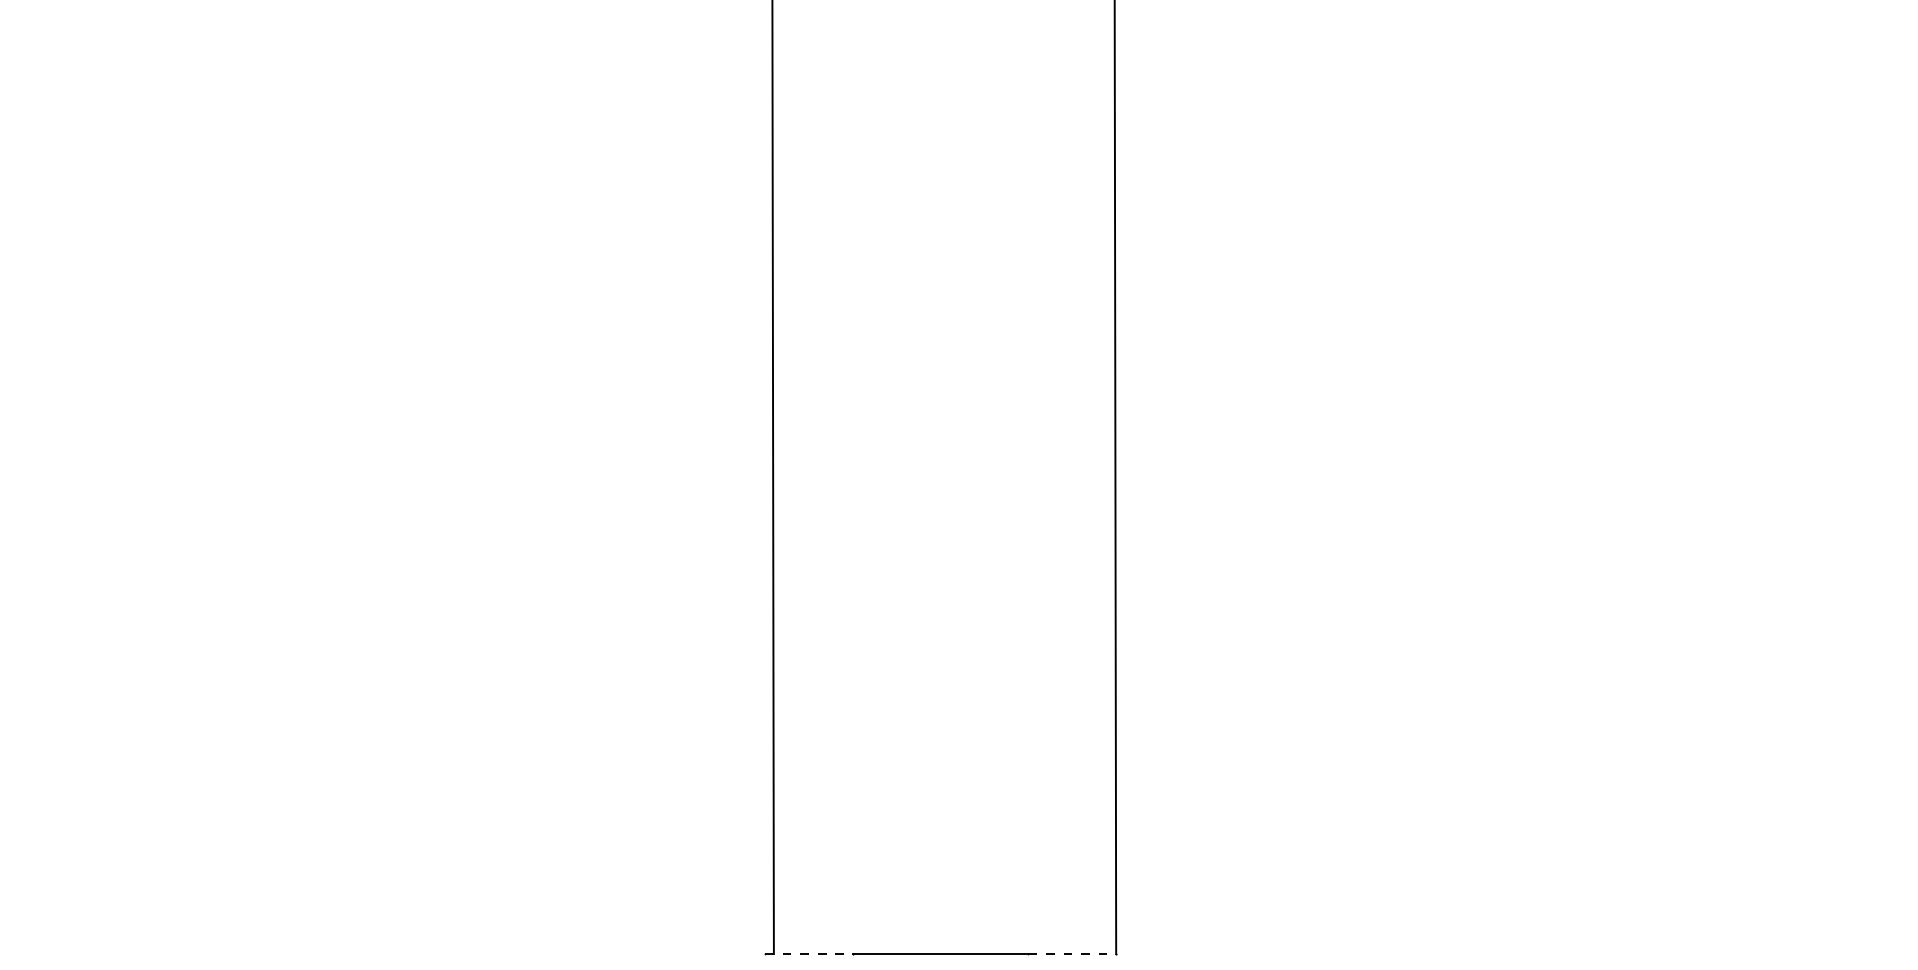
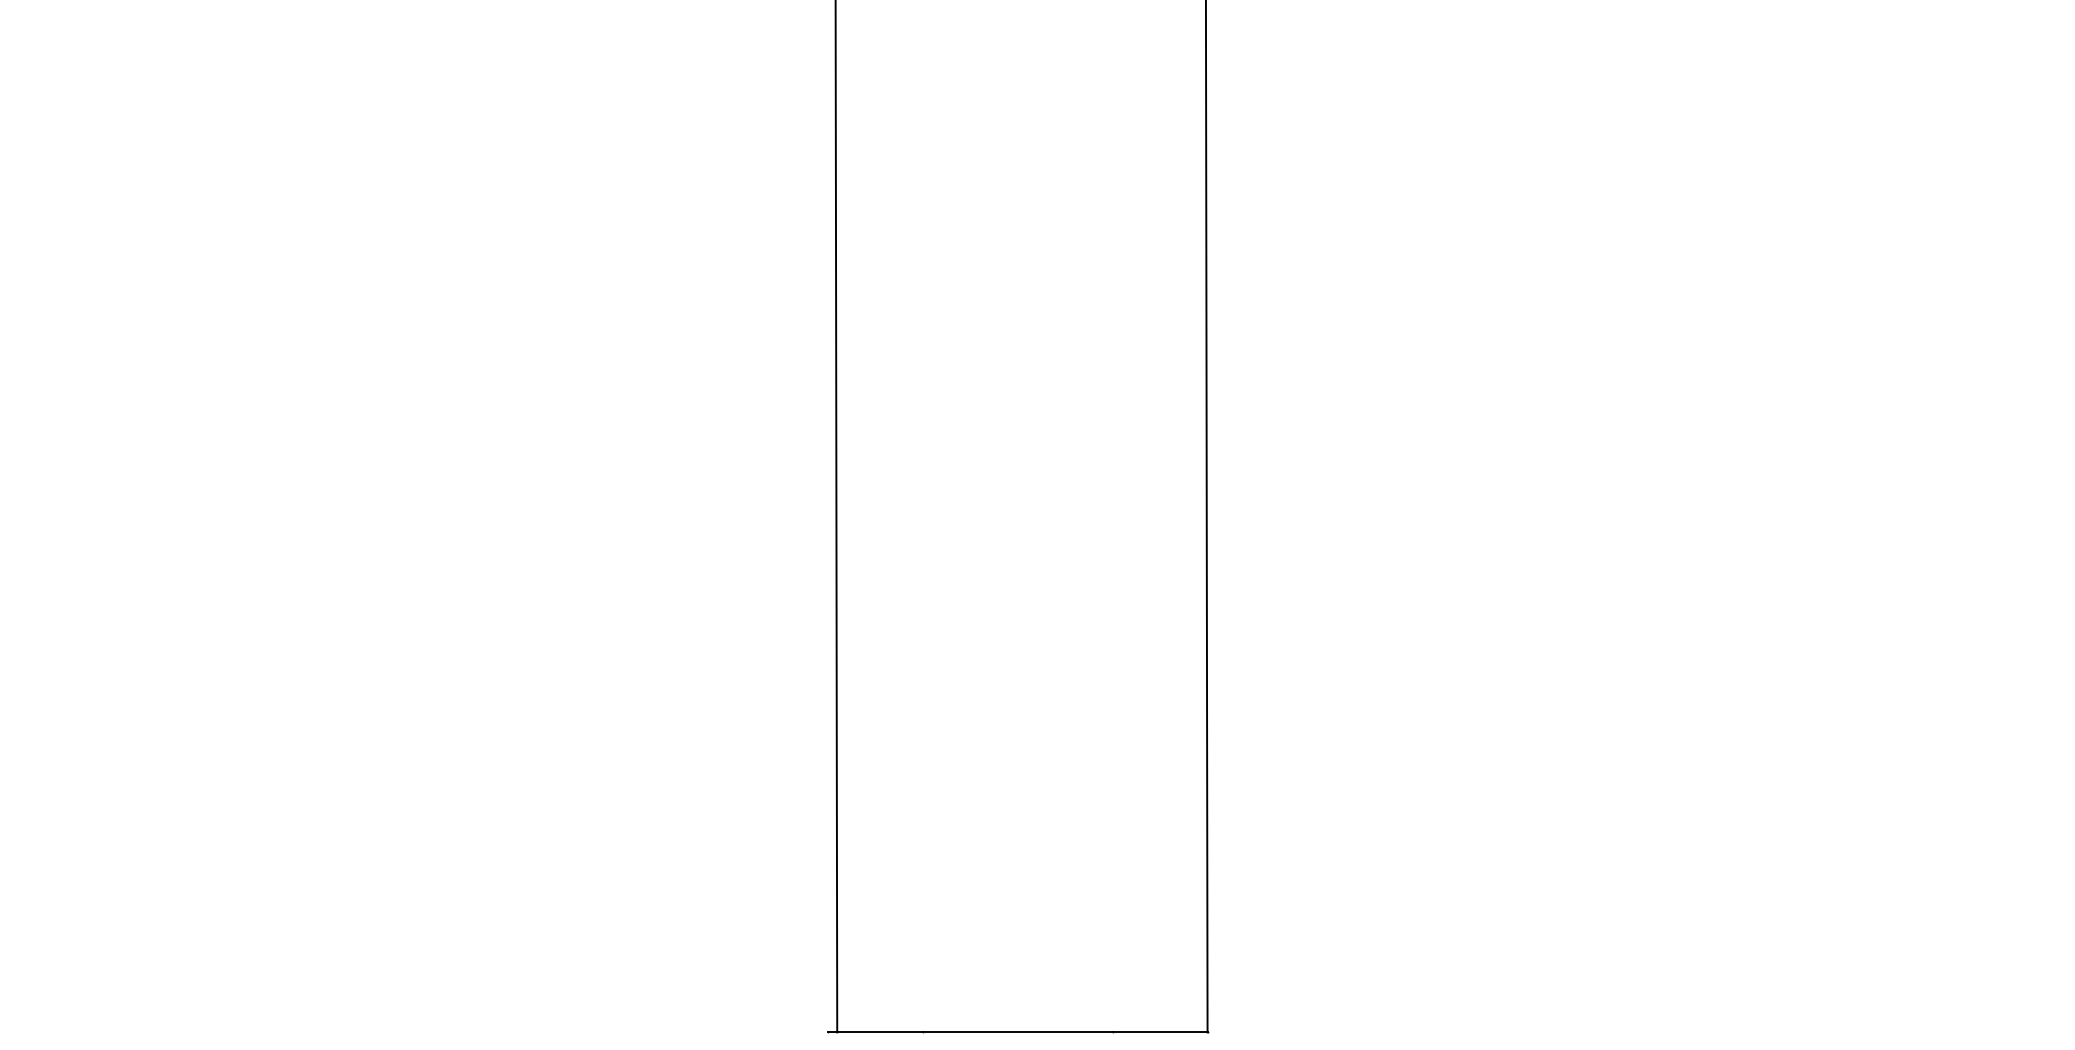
line: (809, 954) -> (875, 1032), dashed -> solid
line: (1072, 954) -> (1160, 1032), dashed -> solid

